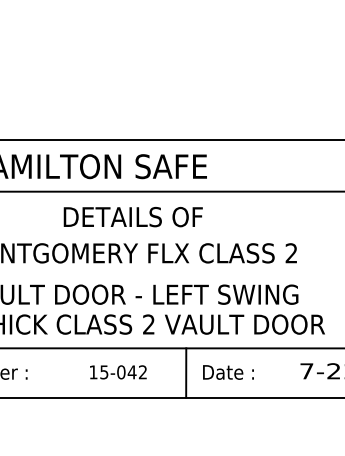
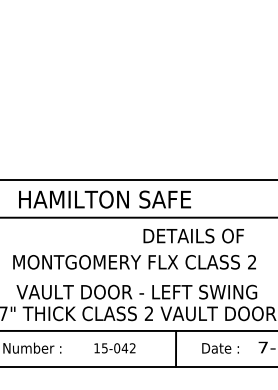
text: (132, 216) -> (193, 235), moved
text: (117, 372) -> (114, 348), moved
text: (228, 372) -> (220, 348), moved

